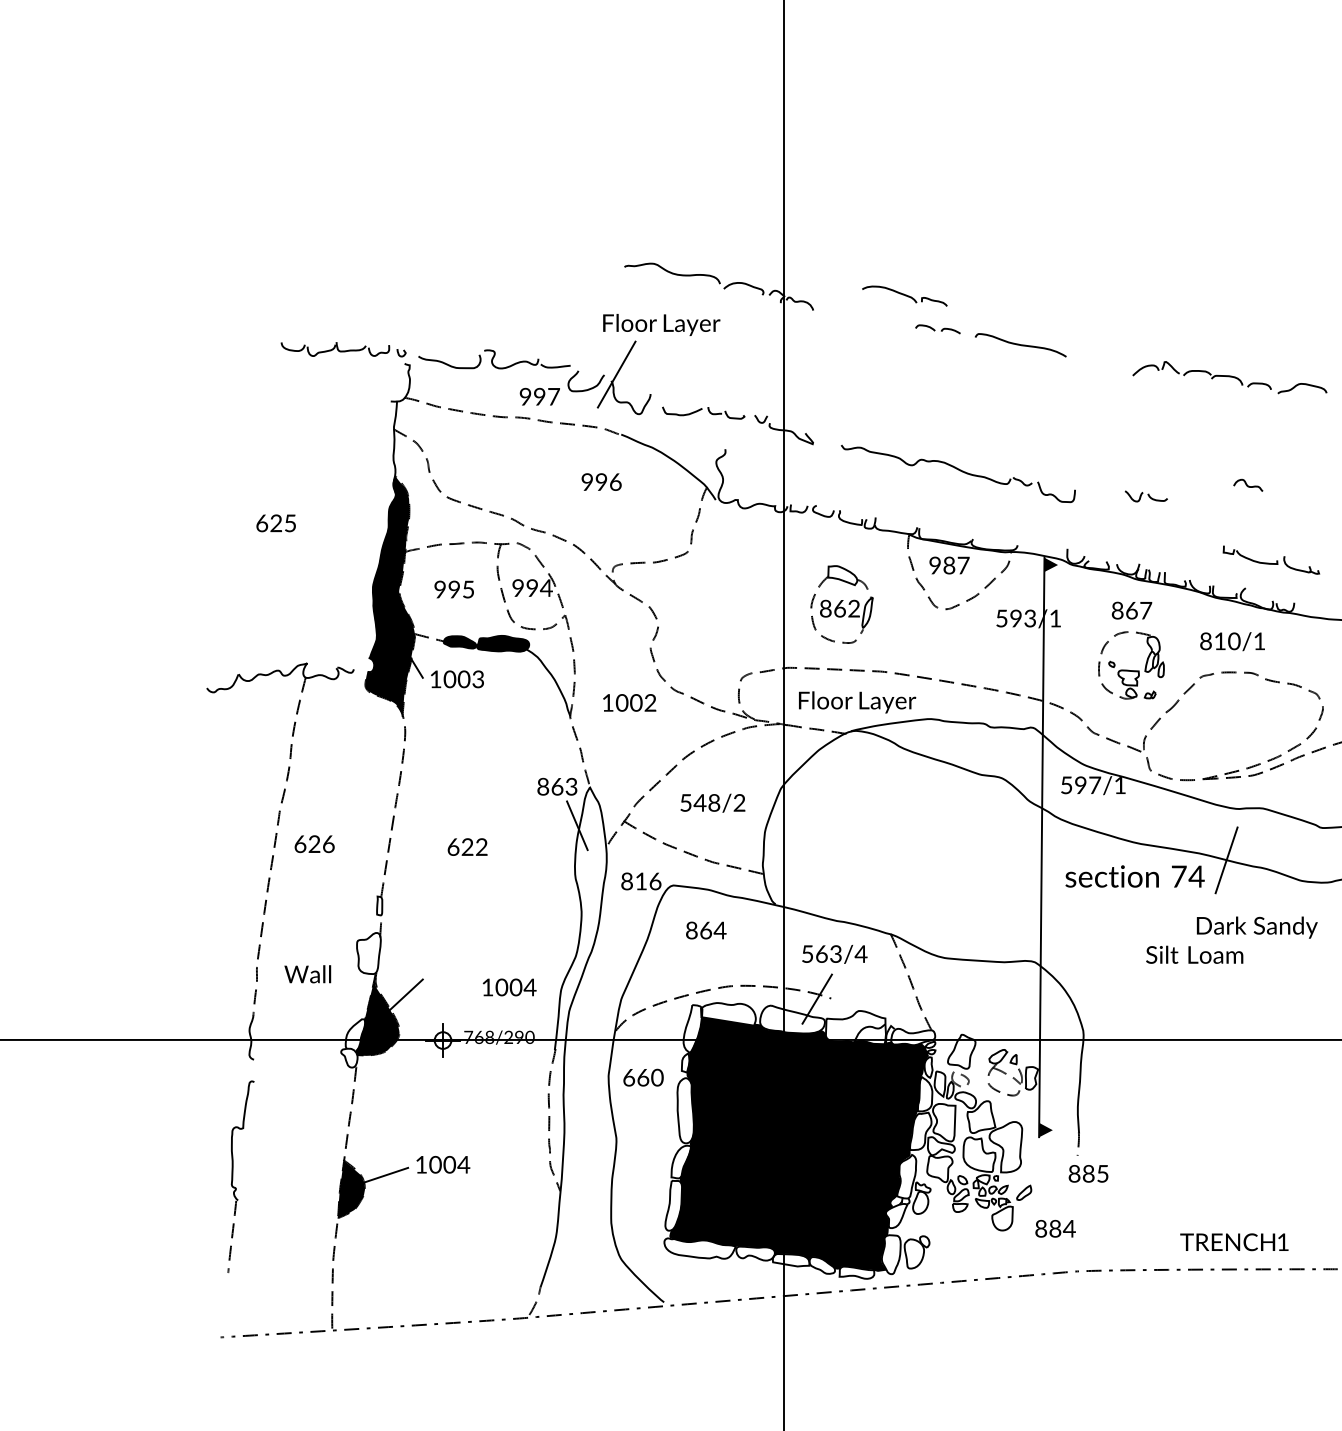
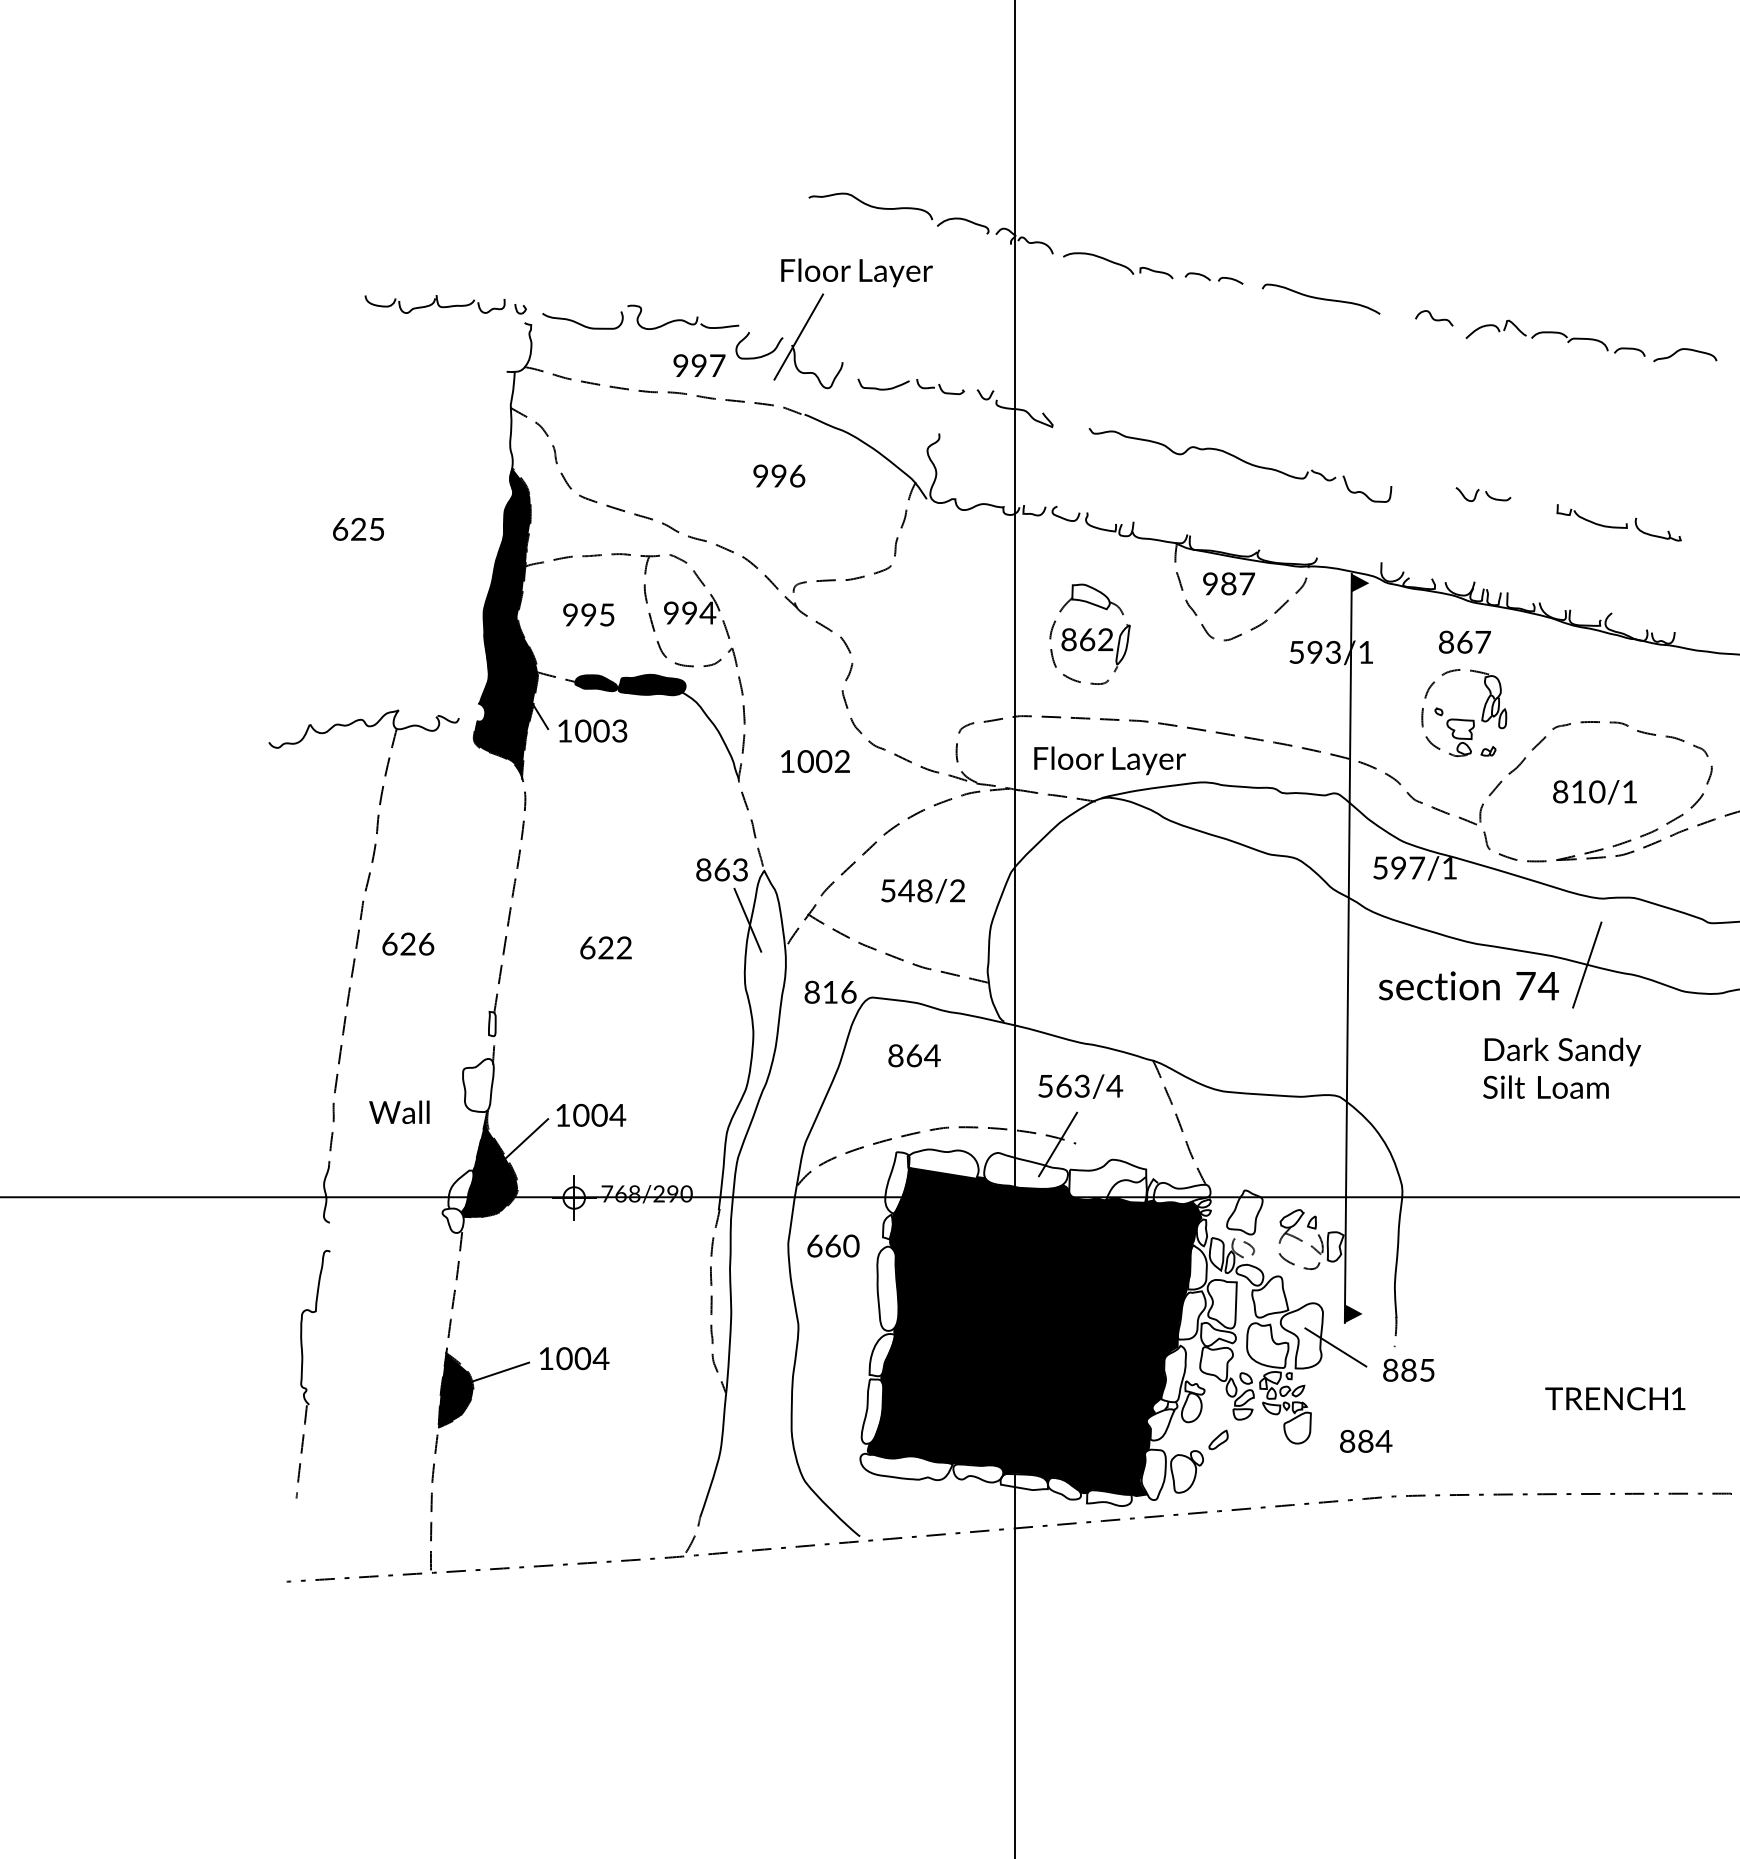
part: (905, 296) -> (1118, 265), moved
curve: (1248, 485) -> (1434, 318), moved
part: (1270, 559) -> (1618, 522), moved
text: (1232, 641) -> (1594, 792), moved
text: (1256, 927) -> (1562, 1051), moved
text: (509, 986) -> (591, 1114), moved
line: (1031, 1156) -> (1335, 1347), added
part: (1024, 1192) -> (1218, 1439), moved
text: (1234, 1242) -> (1615, 1398), moved

